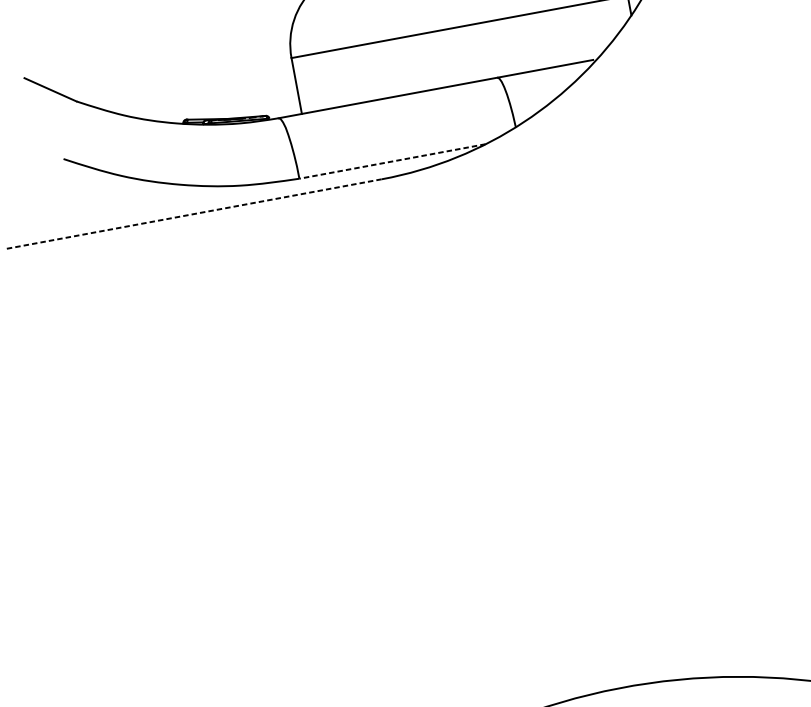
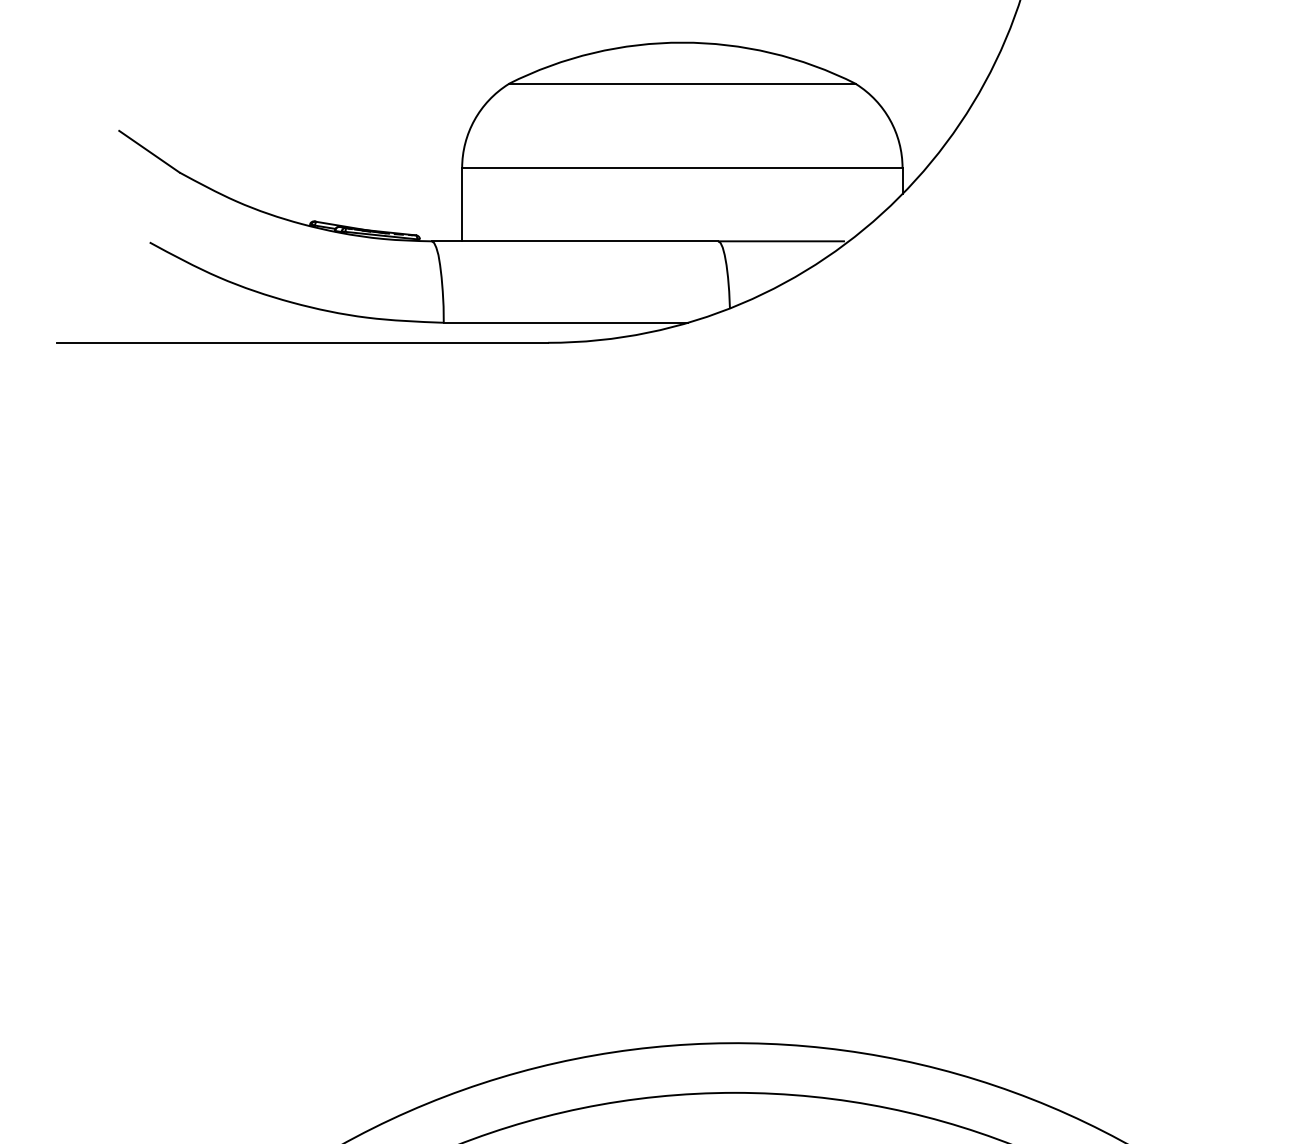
line: (392, 161) -> (565, 322), dashed -> solid
line: (194, 213) -> (302, 342), dashed -> solid

